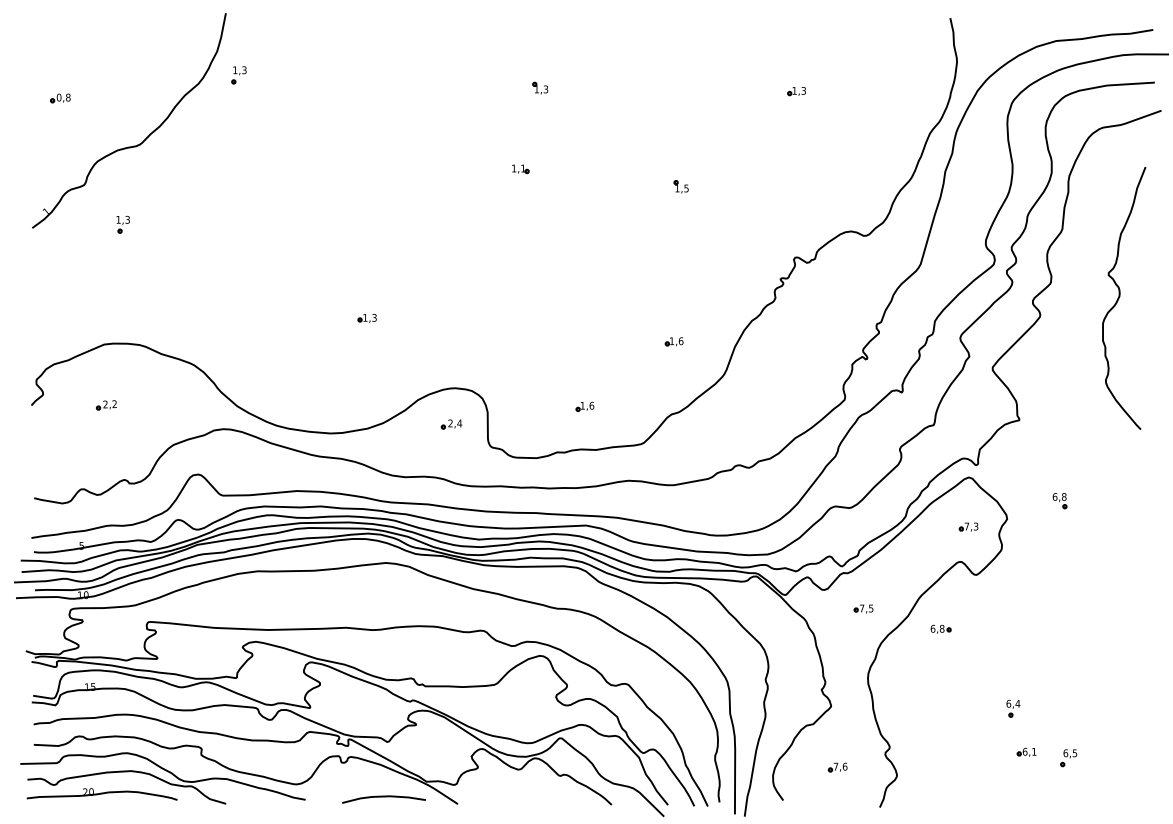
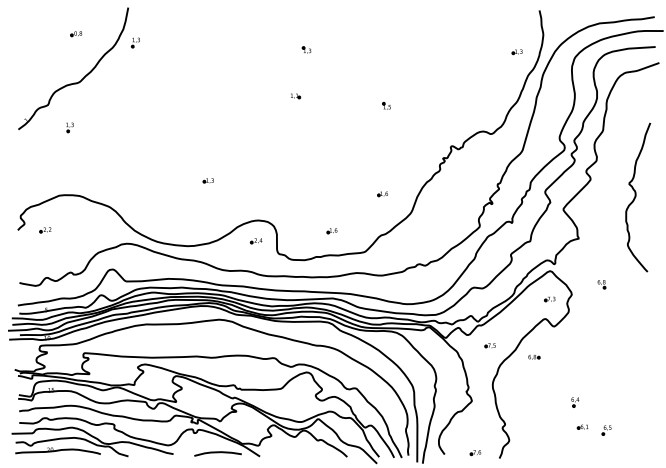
part: (795, 92) -> (516, 52), moved
part: (60, 99) -> (76, 34), moved
curve: (1121, 296) -> (636, 196), moved
part: (106, 405) -> (45, 230), moved
part: (837, 768) -> (475, 453), moved

